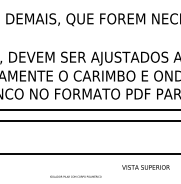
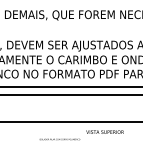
text: (145, 167) -> (104, 132), moved

